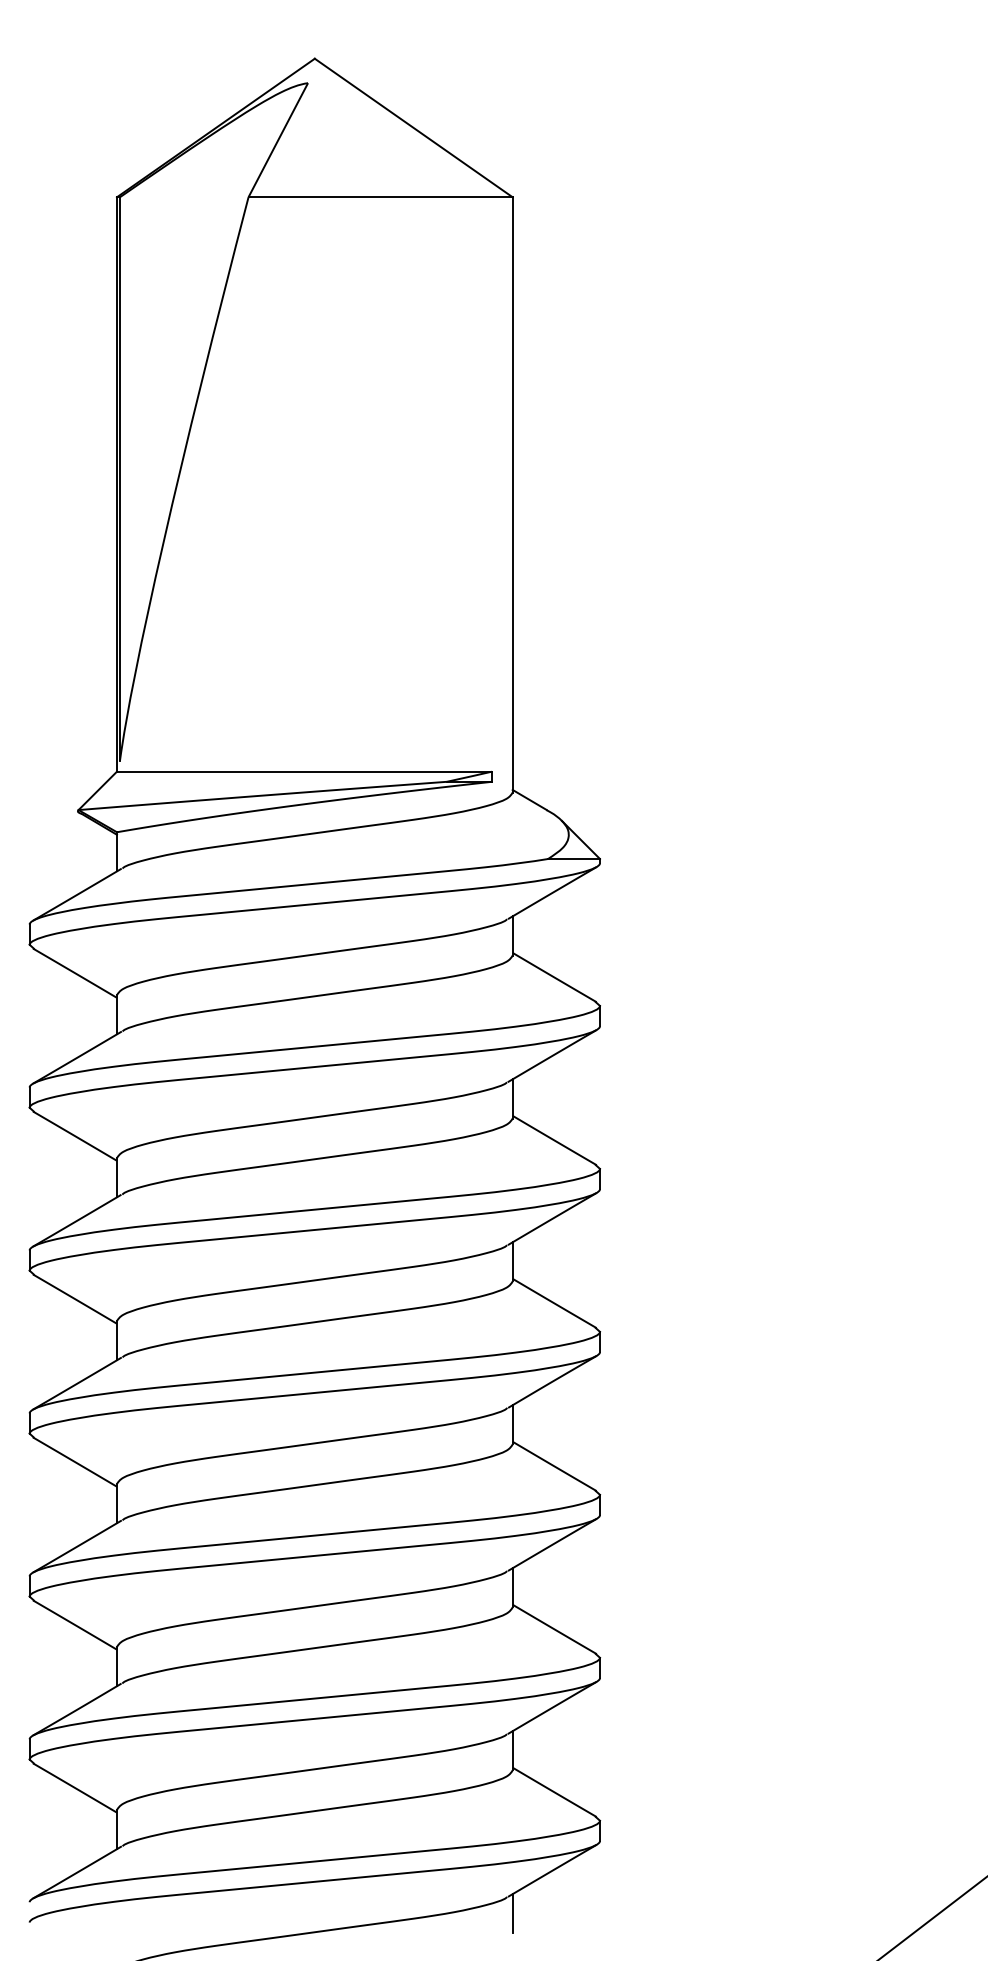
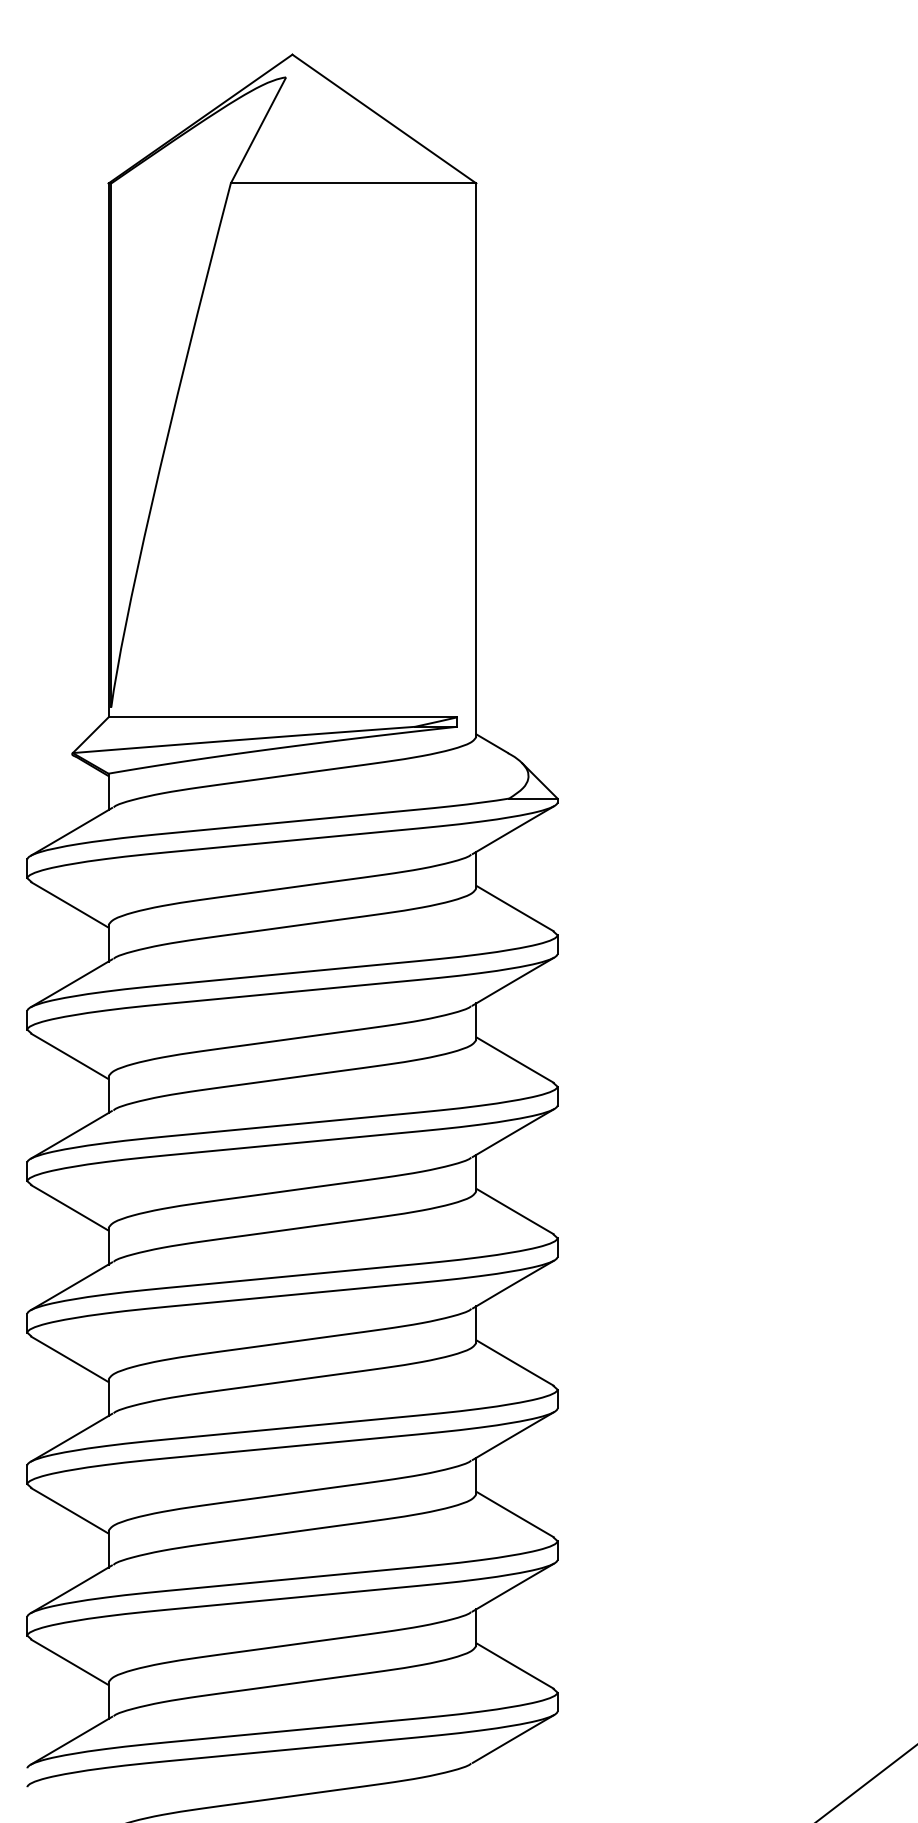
line: (512, 1913) -> (476, 1778), removed

